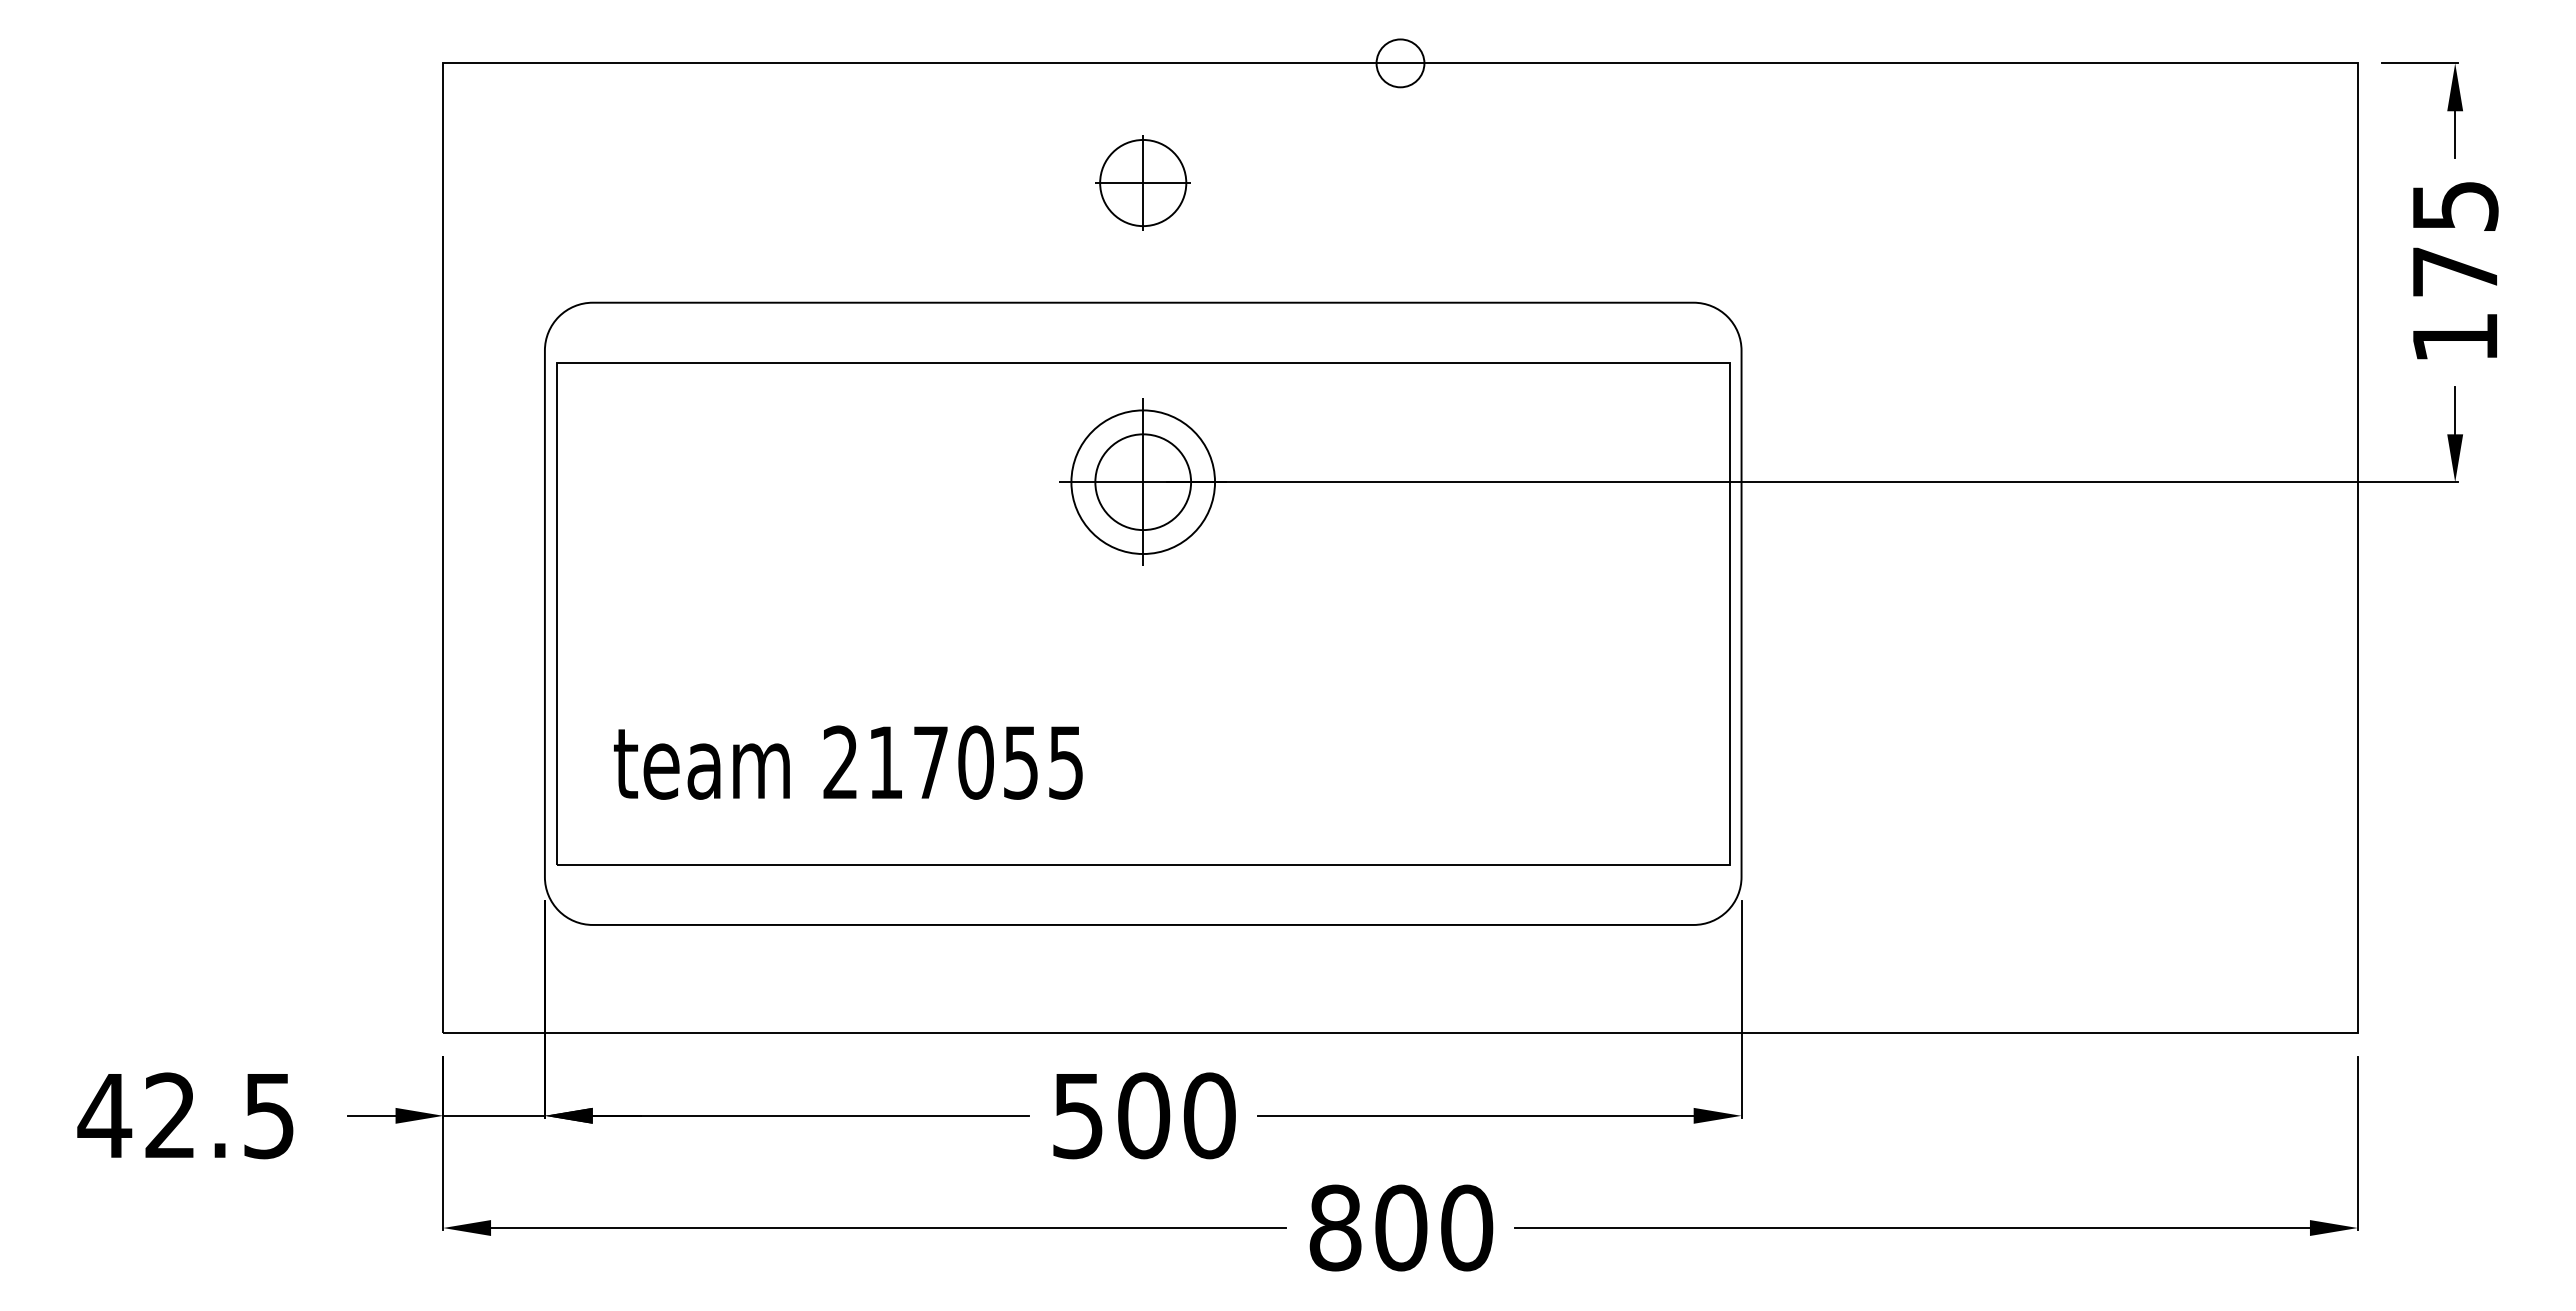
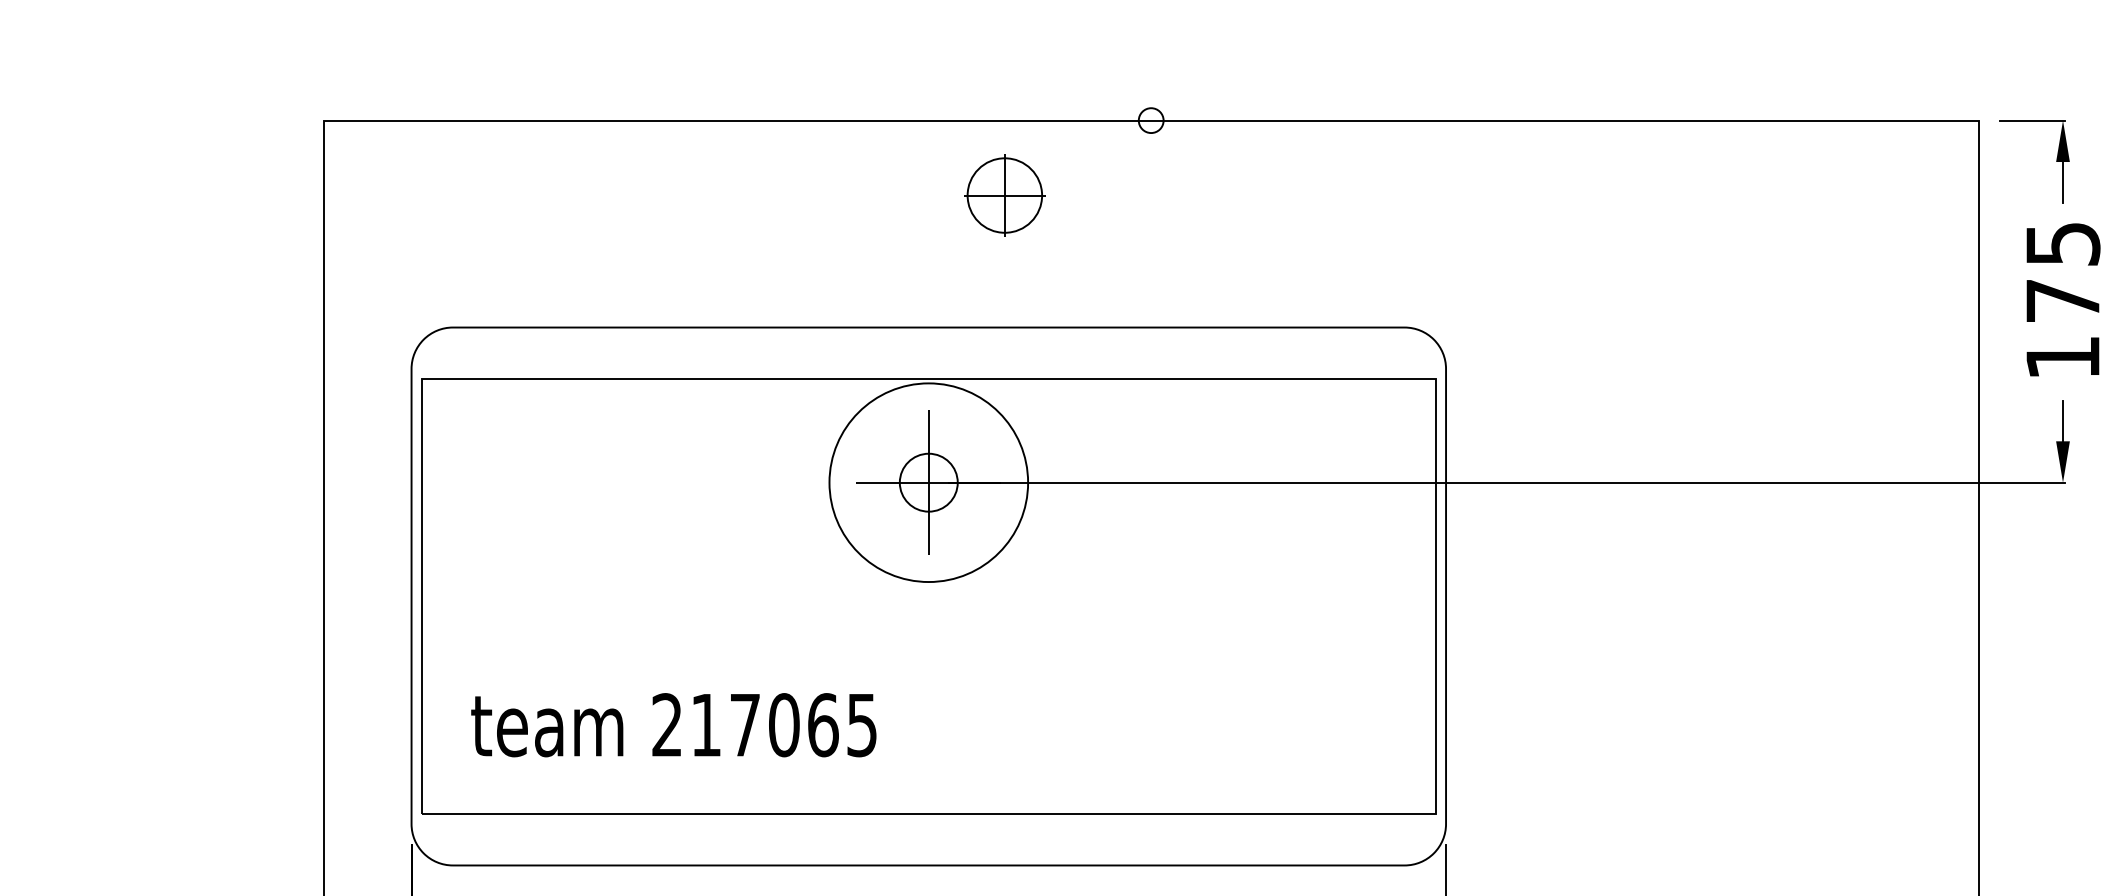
circle: (1400, 63) -> (1151, 120), size x0.6
part: (1142, 182) -> (1004, 195), moved
circle: (1143, 482) -> (929, 482), size x0.7
circle: (1143, 482) -> (929, 482), size x1.6
text: (1021, 762) -> (823, 725), 217055 -> 217065

